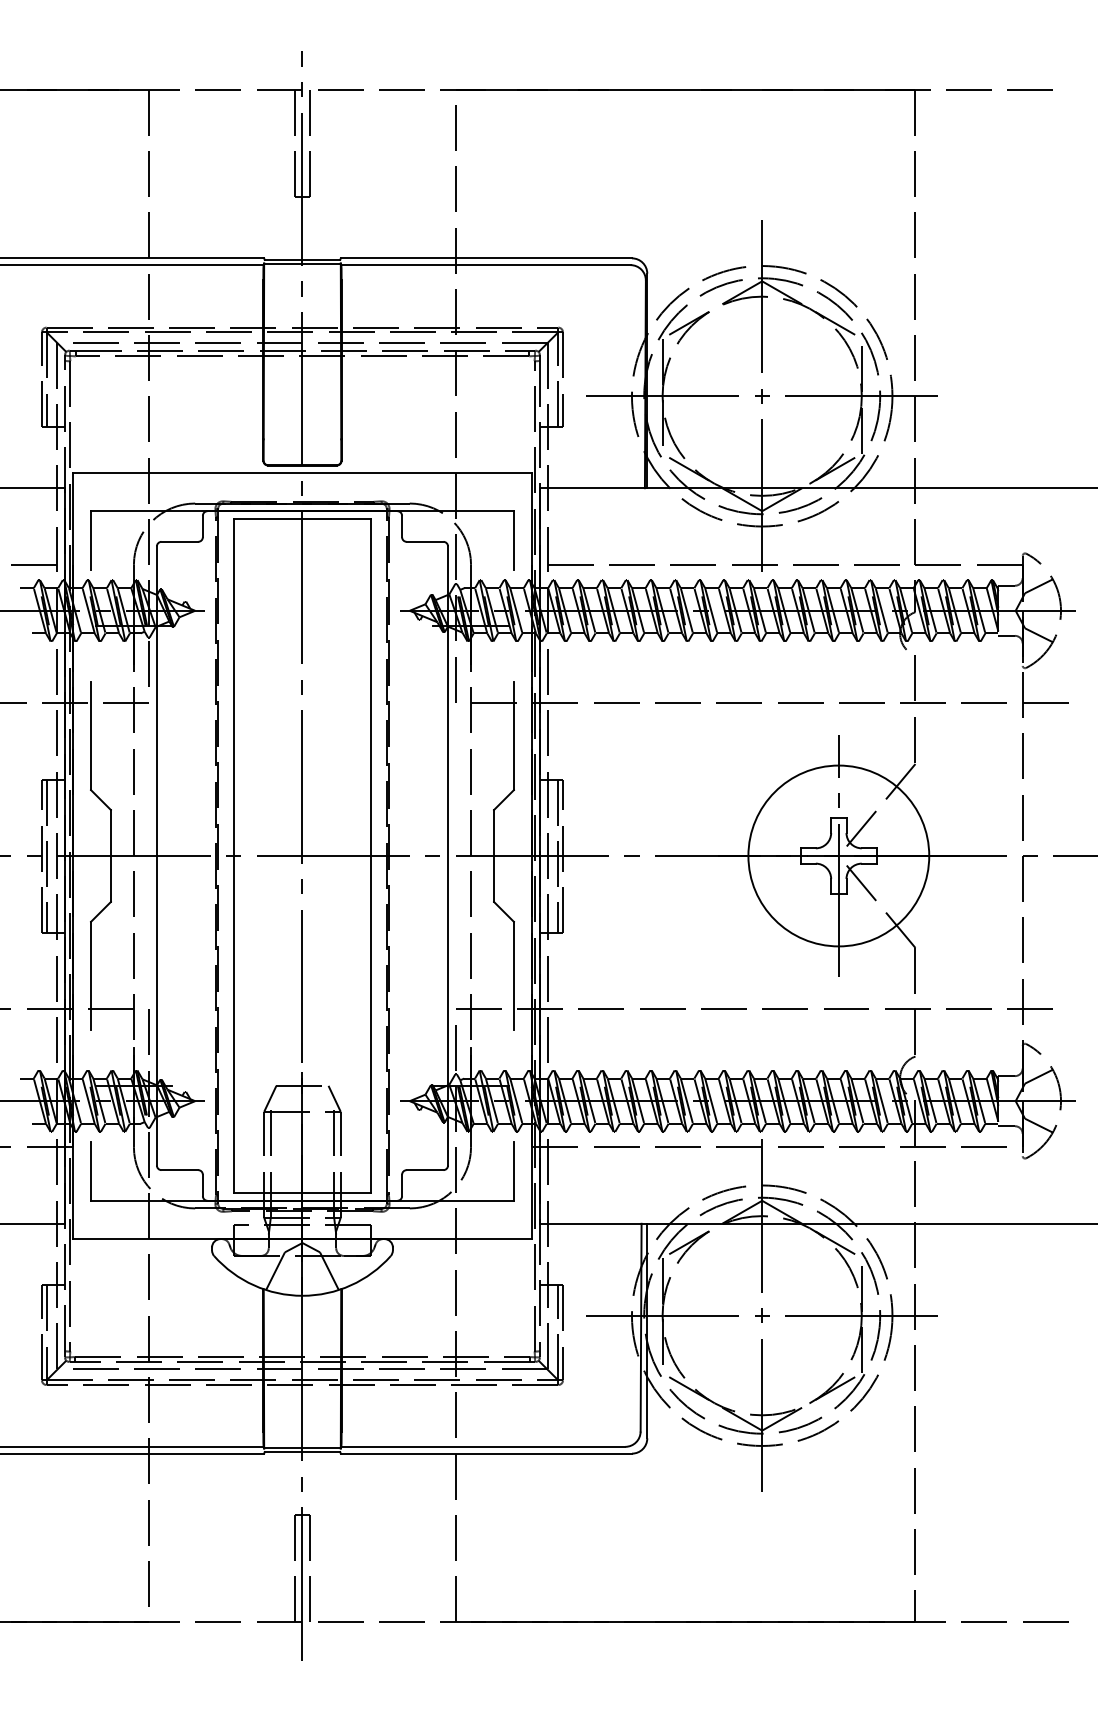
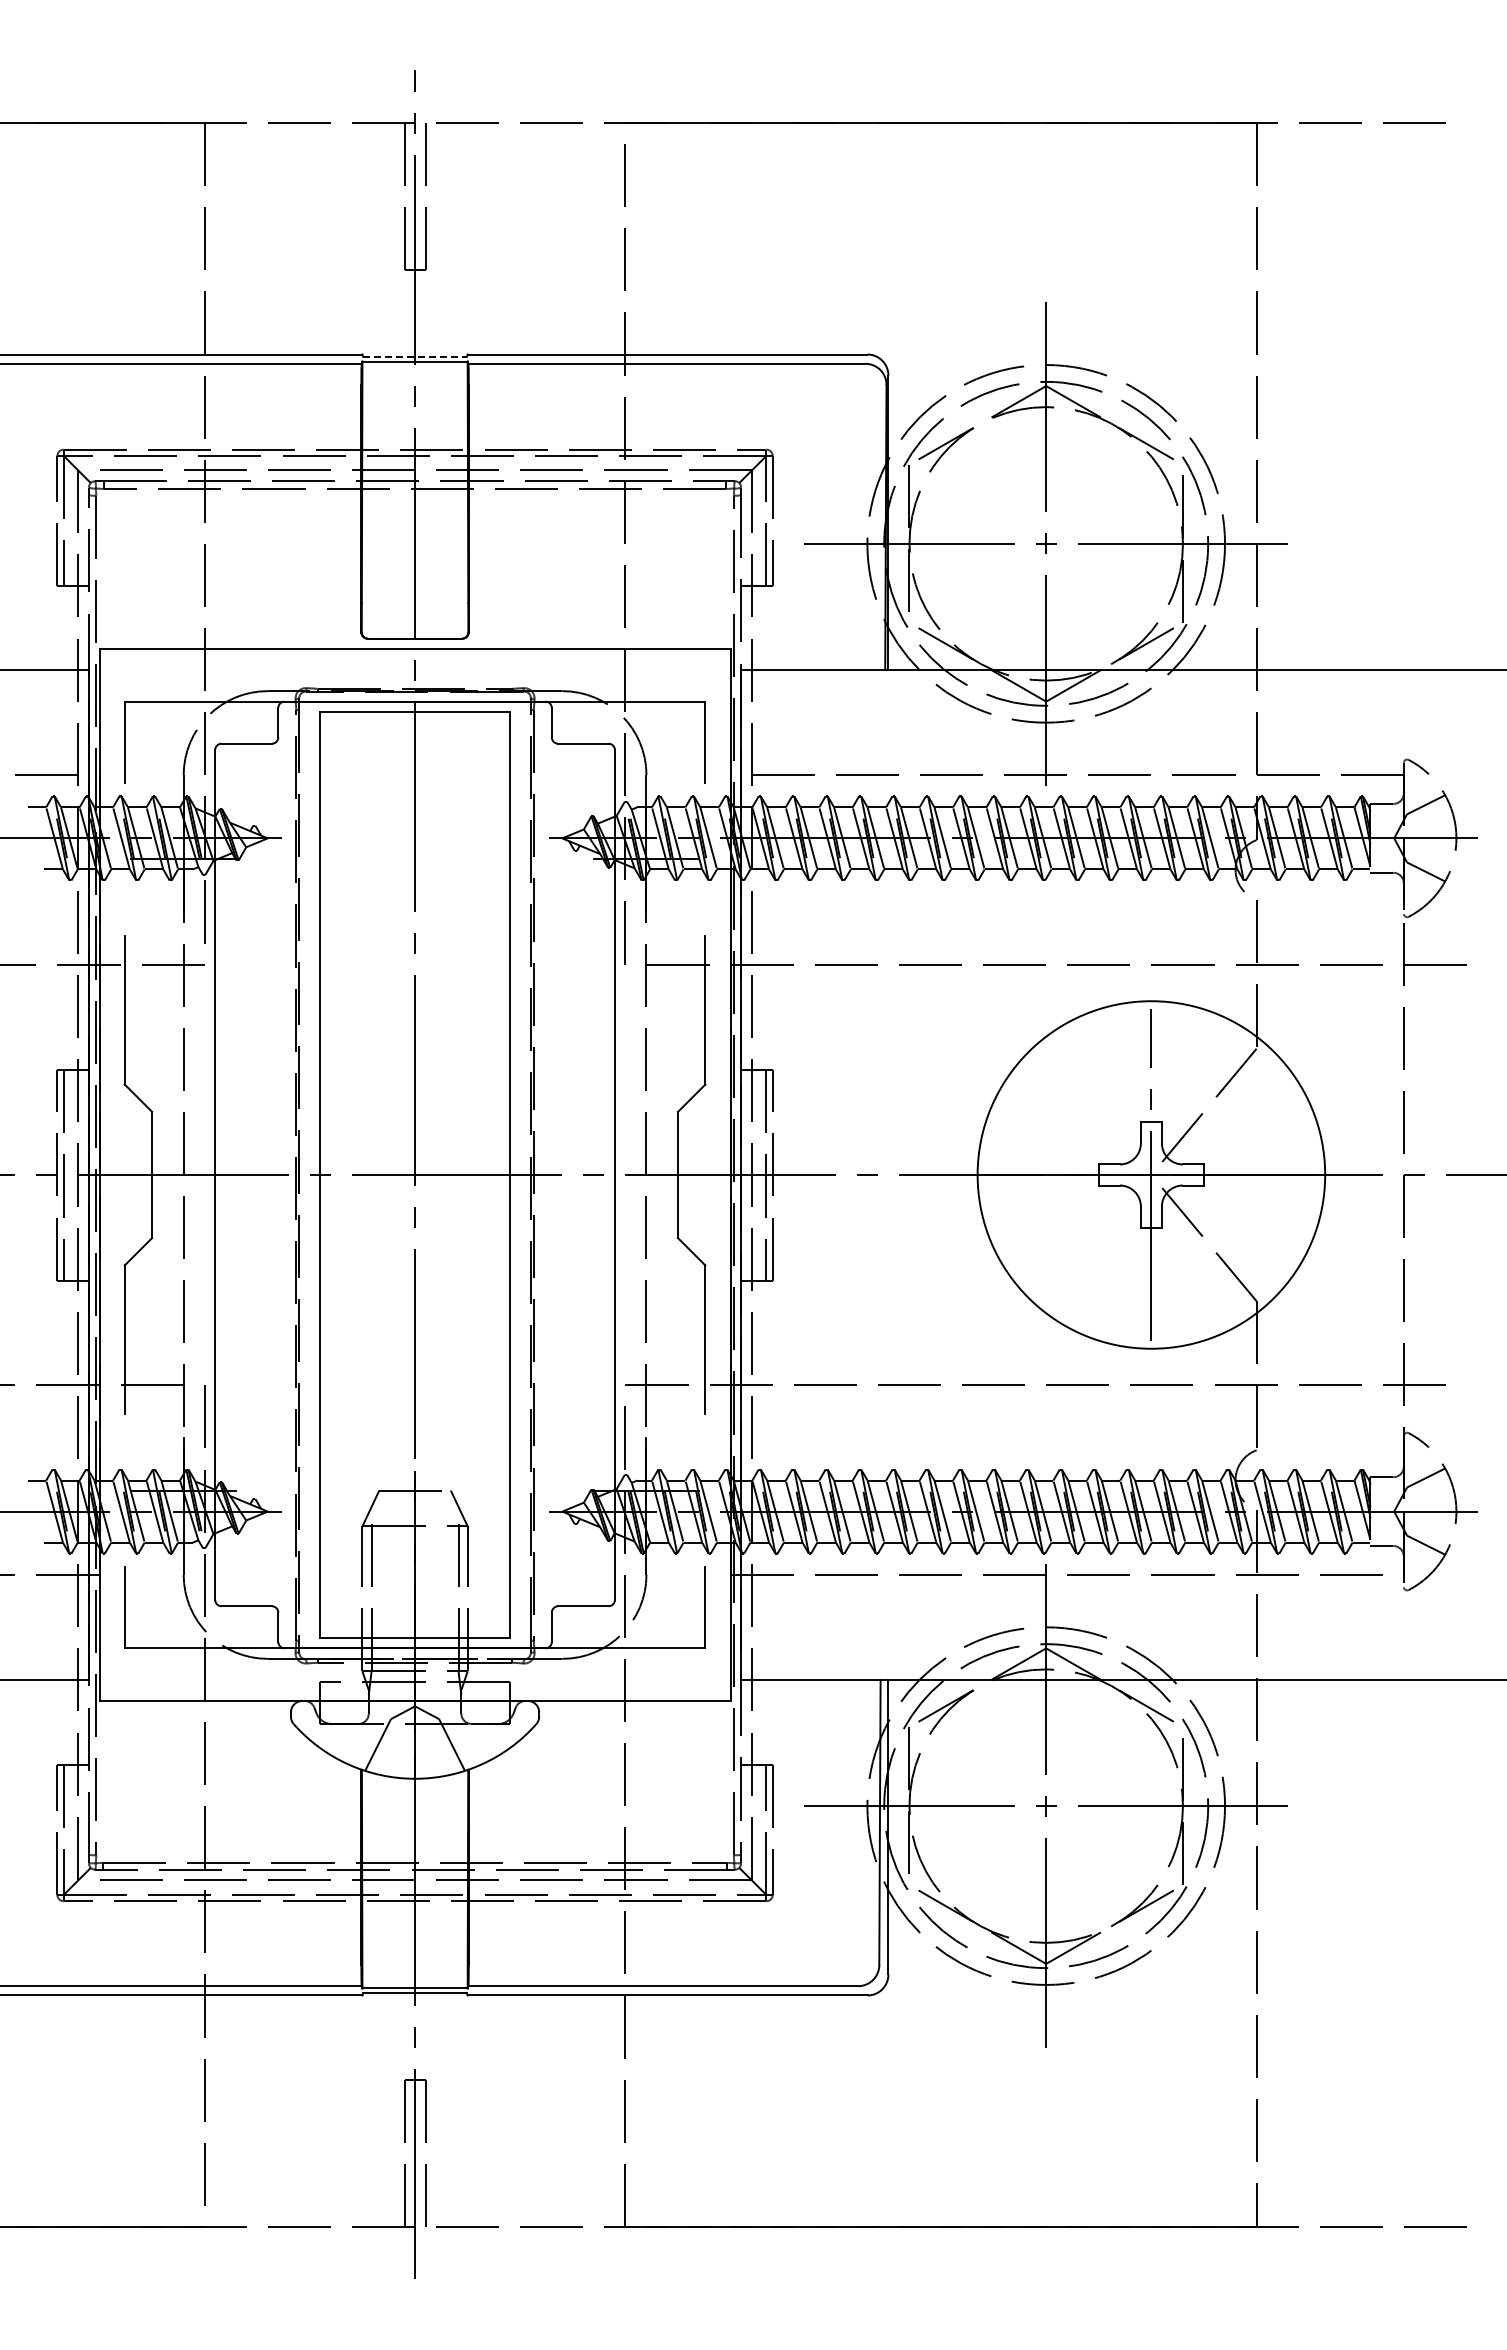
line: (302, 259) -> (415, 356), solid -> dashed
circle: (838, 855) -> (1151, 1174), size x1.4

